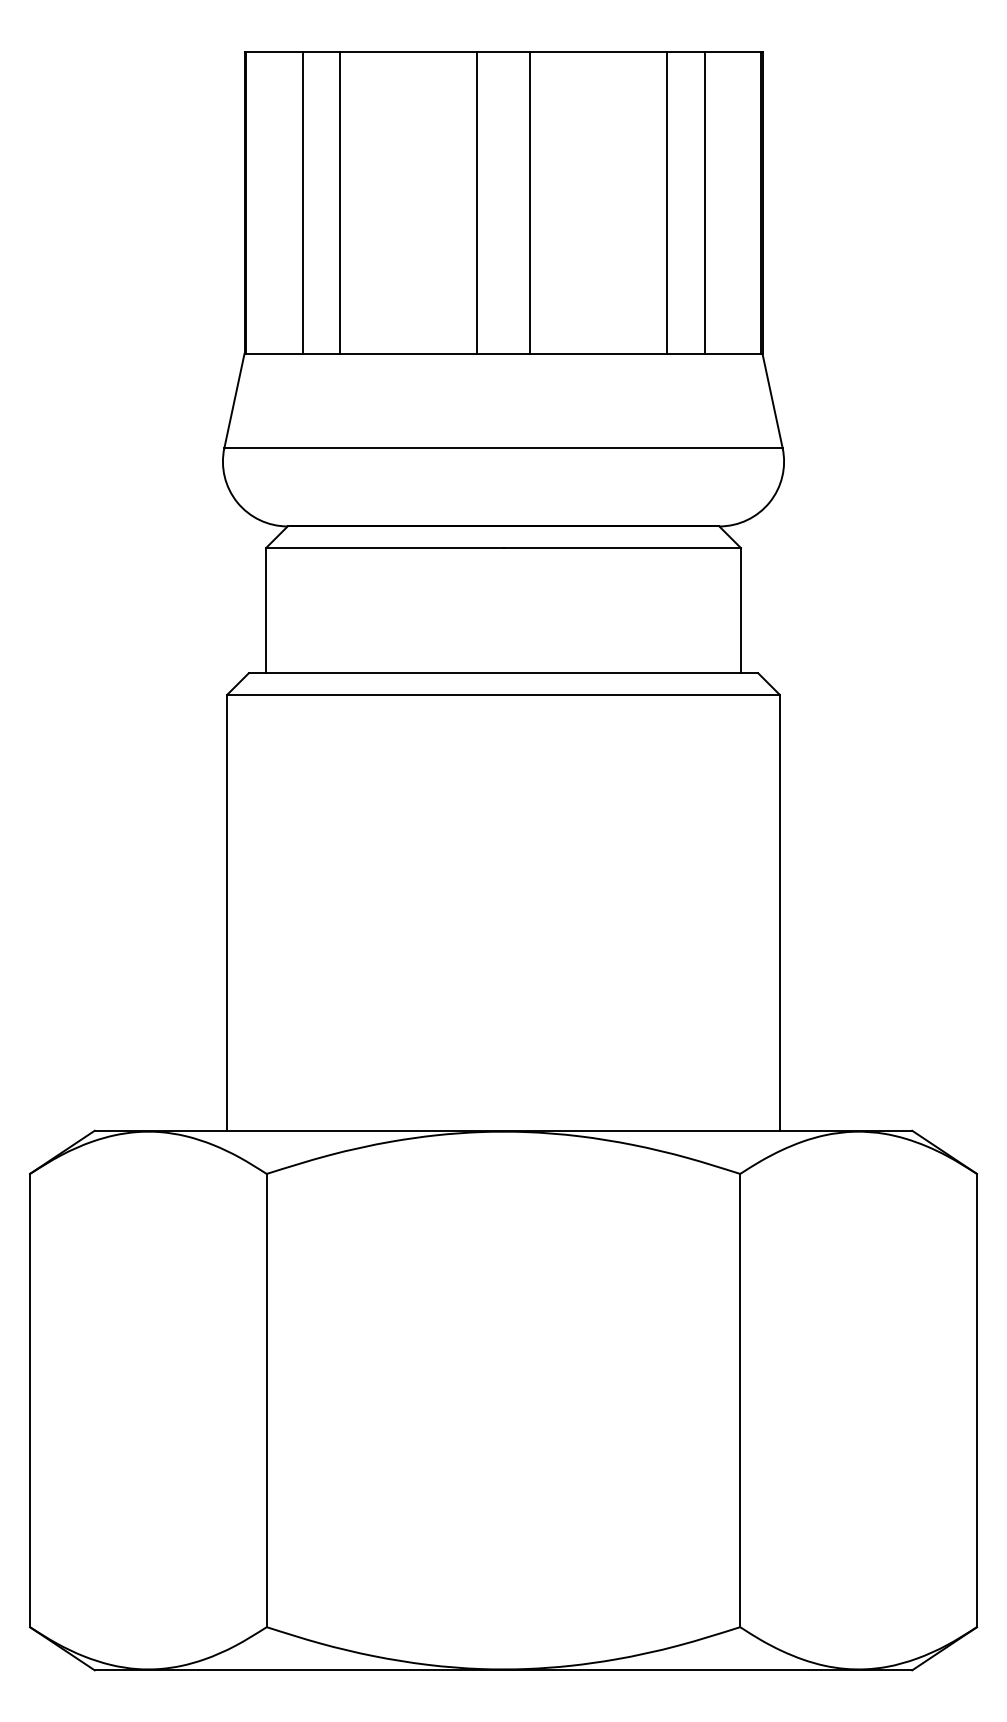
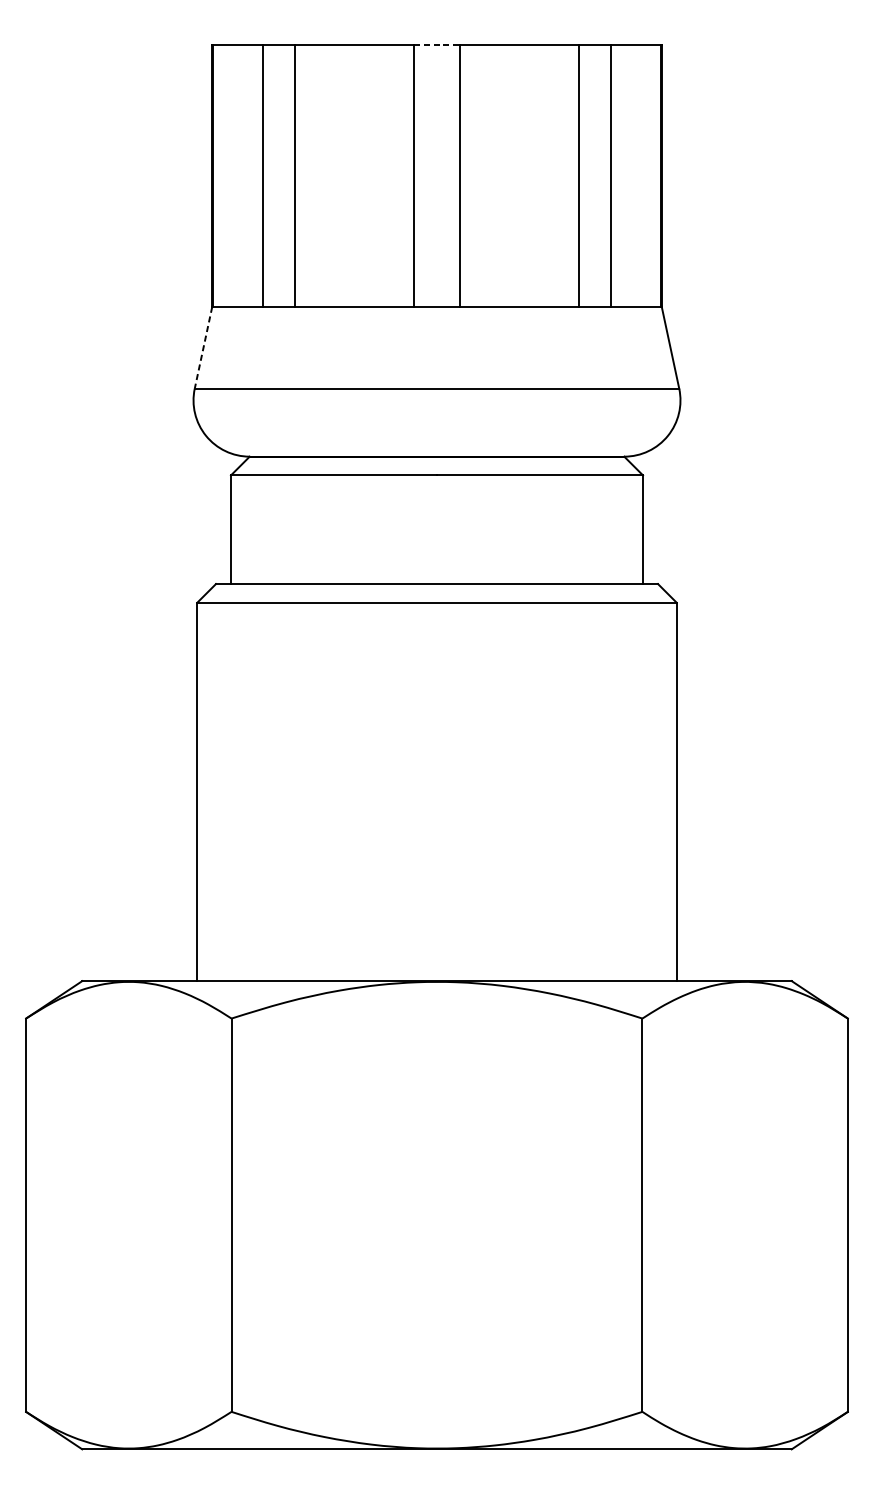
line: (503, 51) -> (437, 44), solid -> dashed
line: (234, 401) -> (203, 348), solid -> dashed

